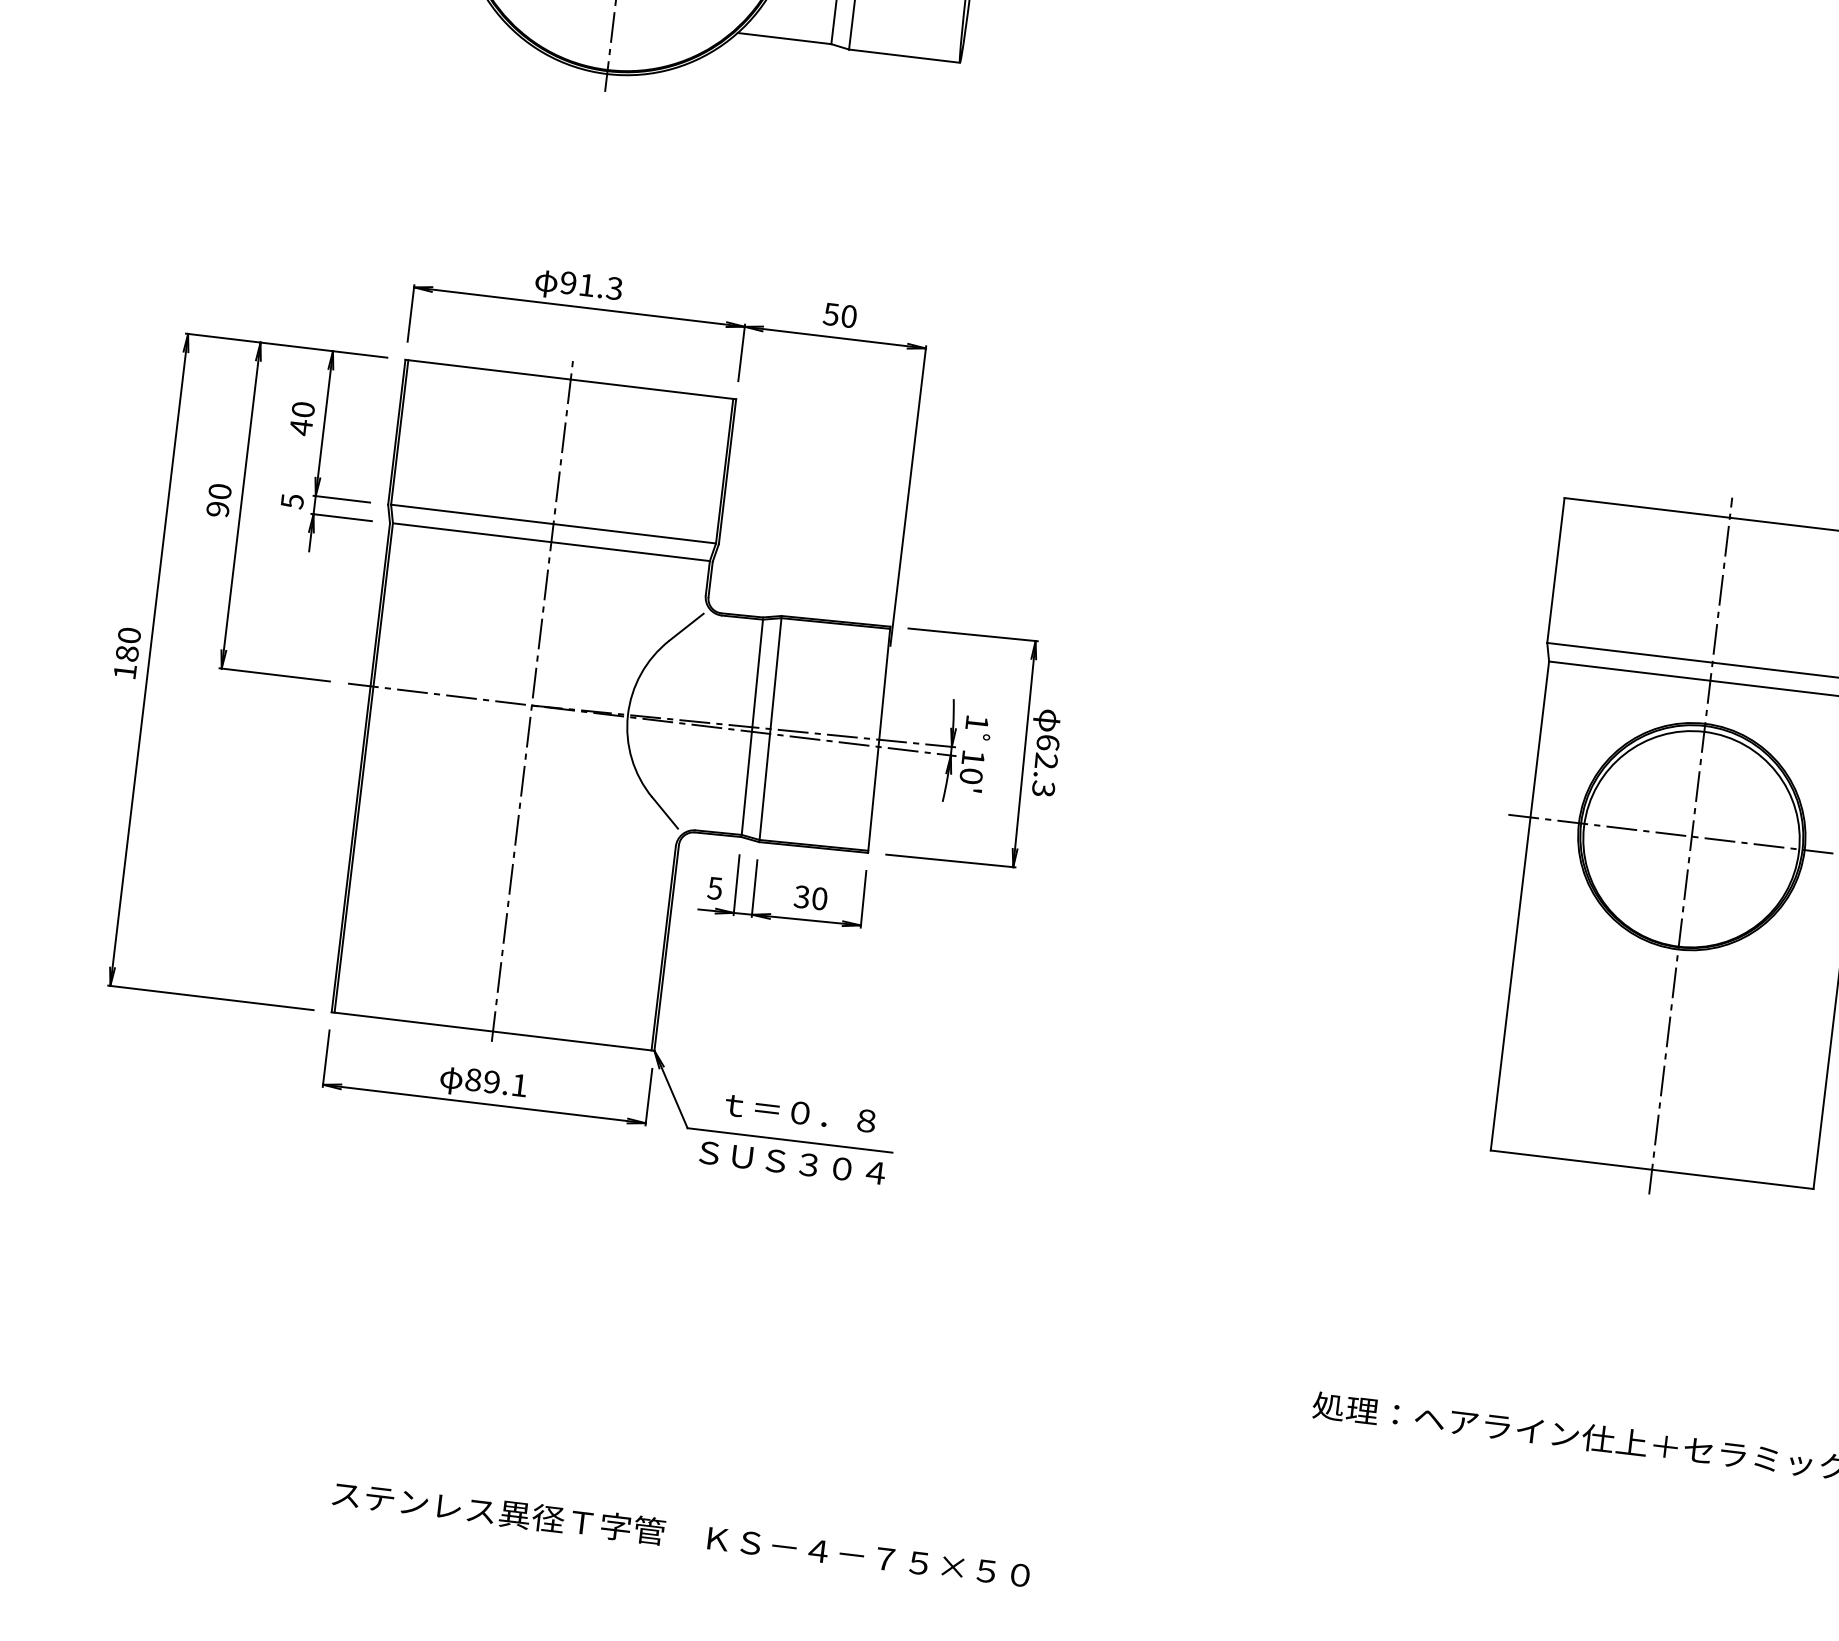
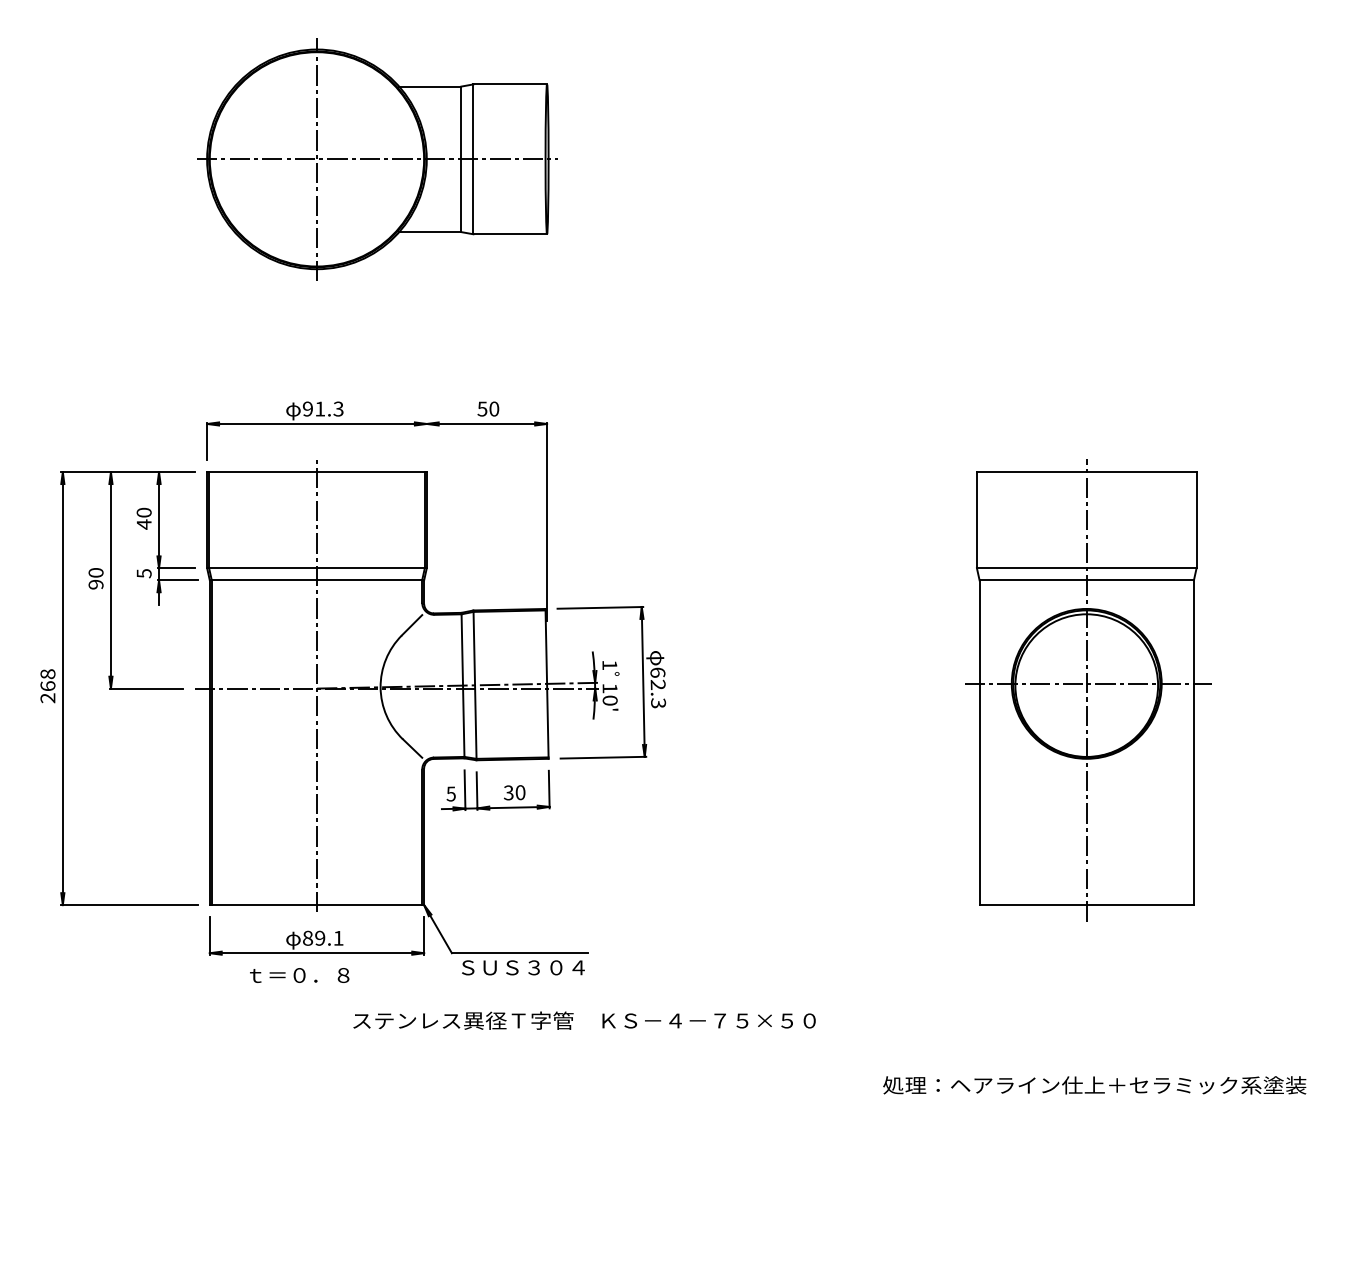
line: (741, 353) -> (426, 441), removed
text: (126, 654) -> (47, 686), 180 -> 268
text: (800, 1113) -> (299, 975), moved
text: (681, 1534) -> (584, 1020), moved

